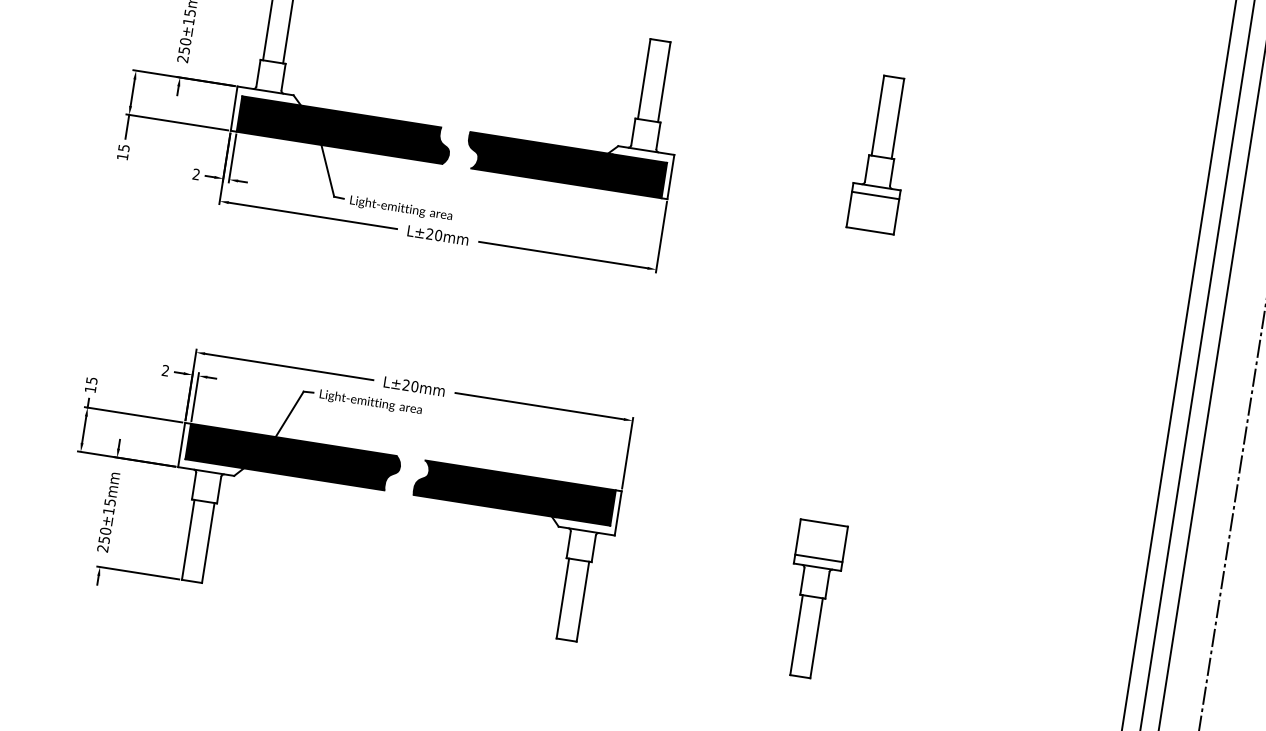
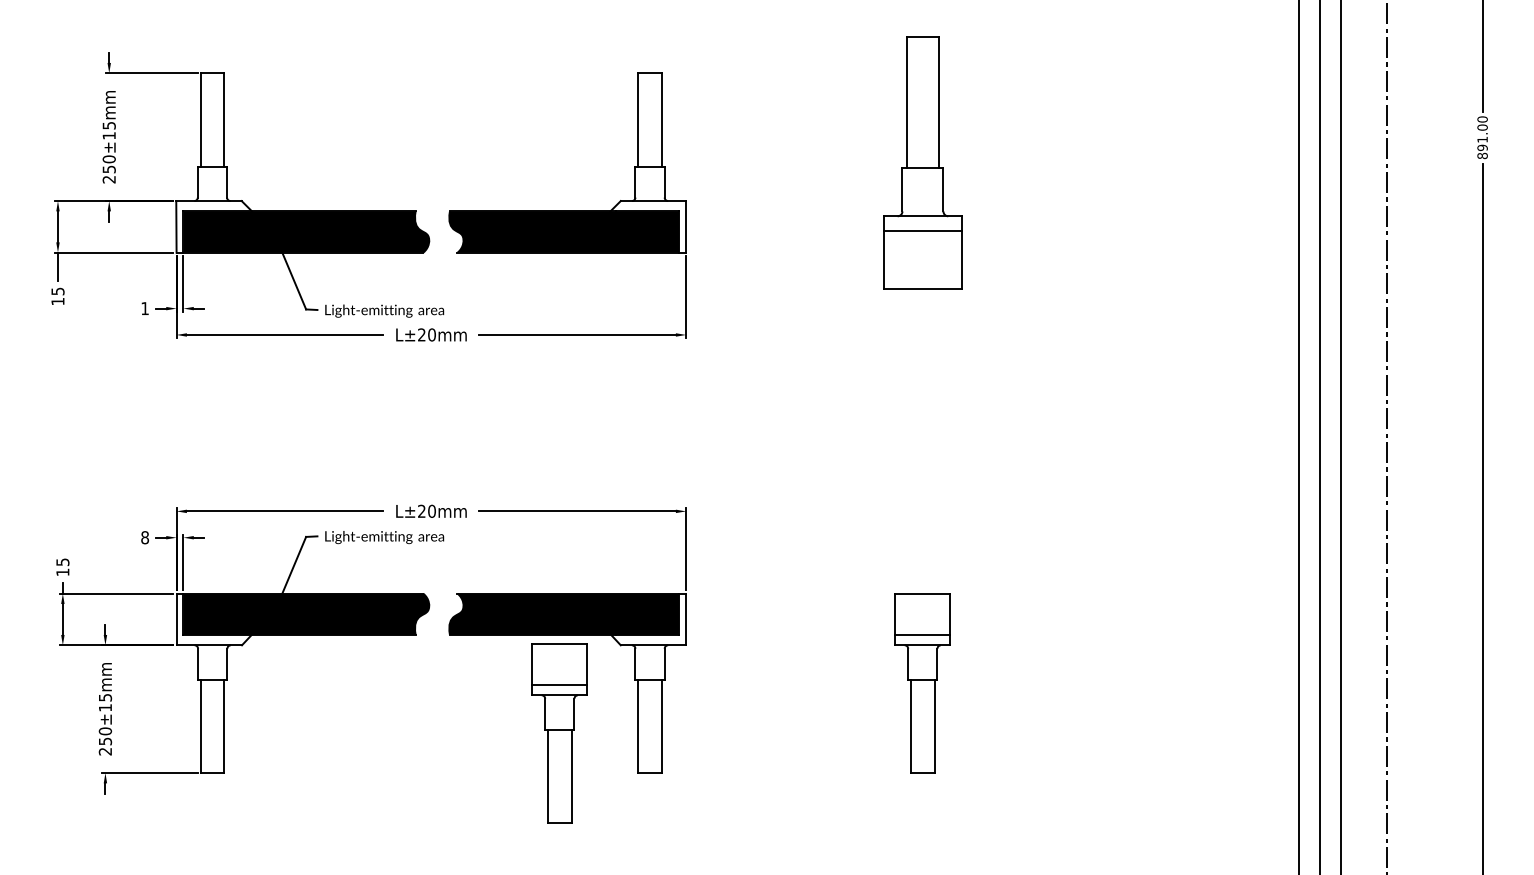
part: (881, 153) -> (922, 162), size x1.4
text: (195, 174) -> (144, 308), 2 -> 1
text: (166, 370) -> (145, 537), 2 -> 8
part: (494, 594) -> (559, 733), added

